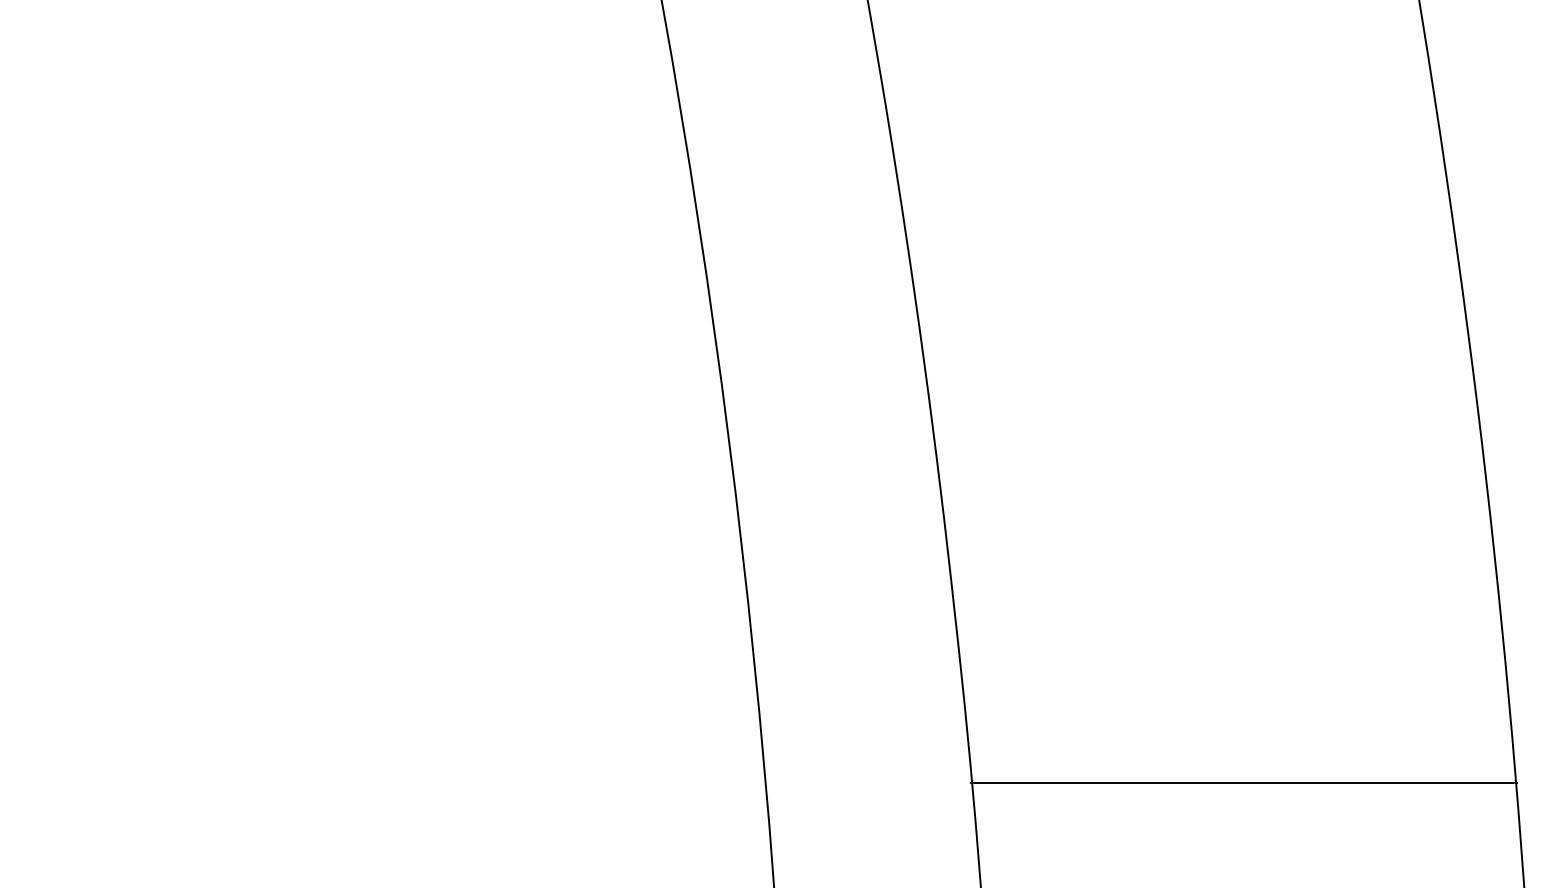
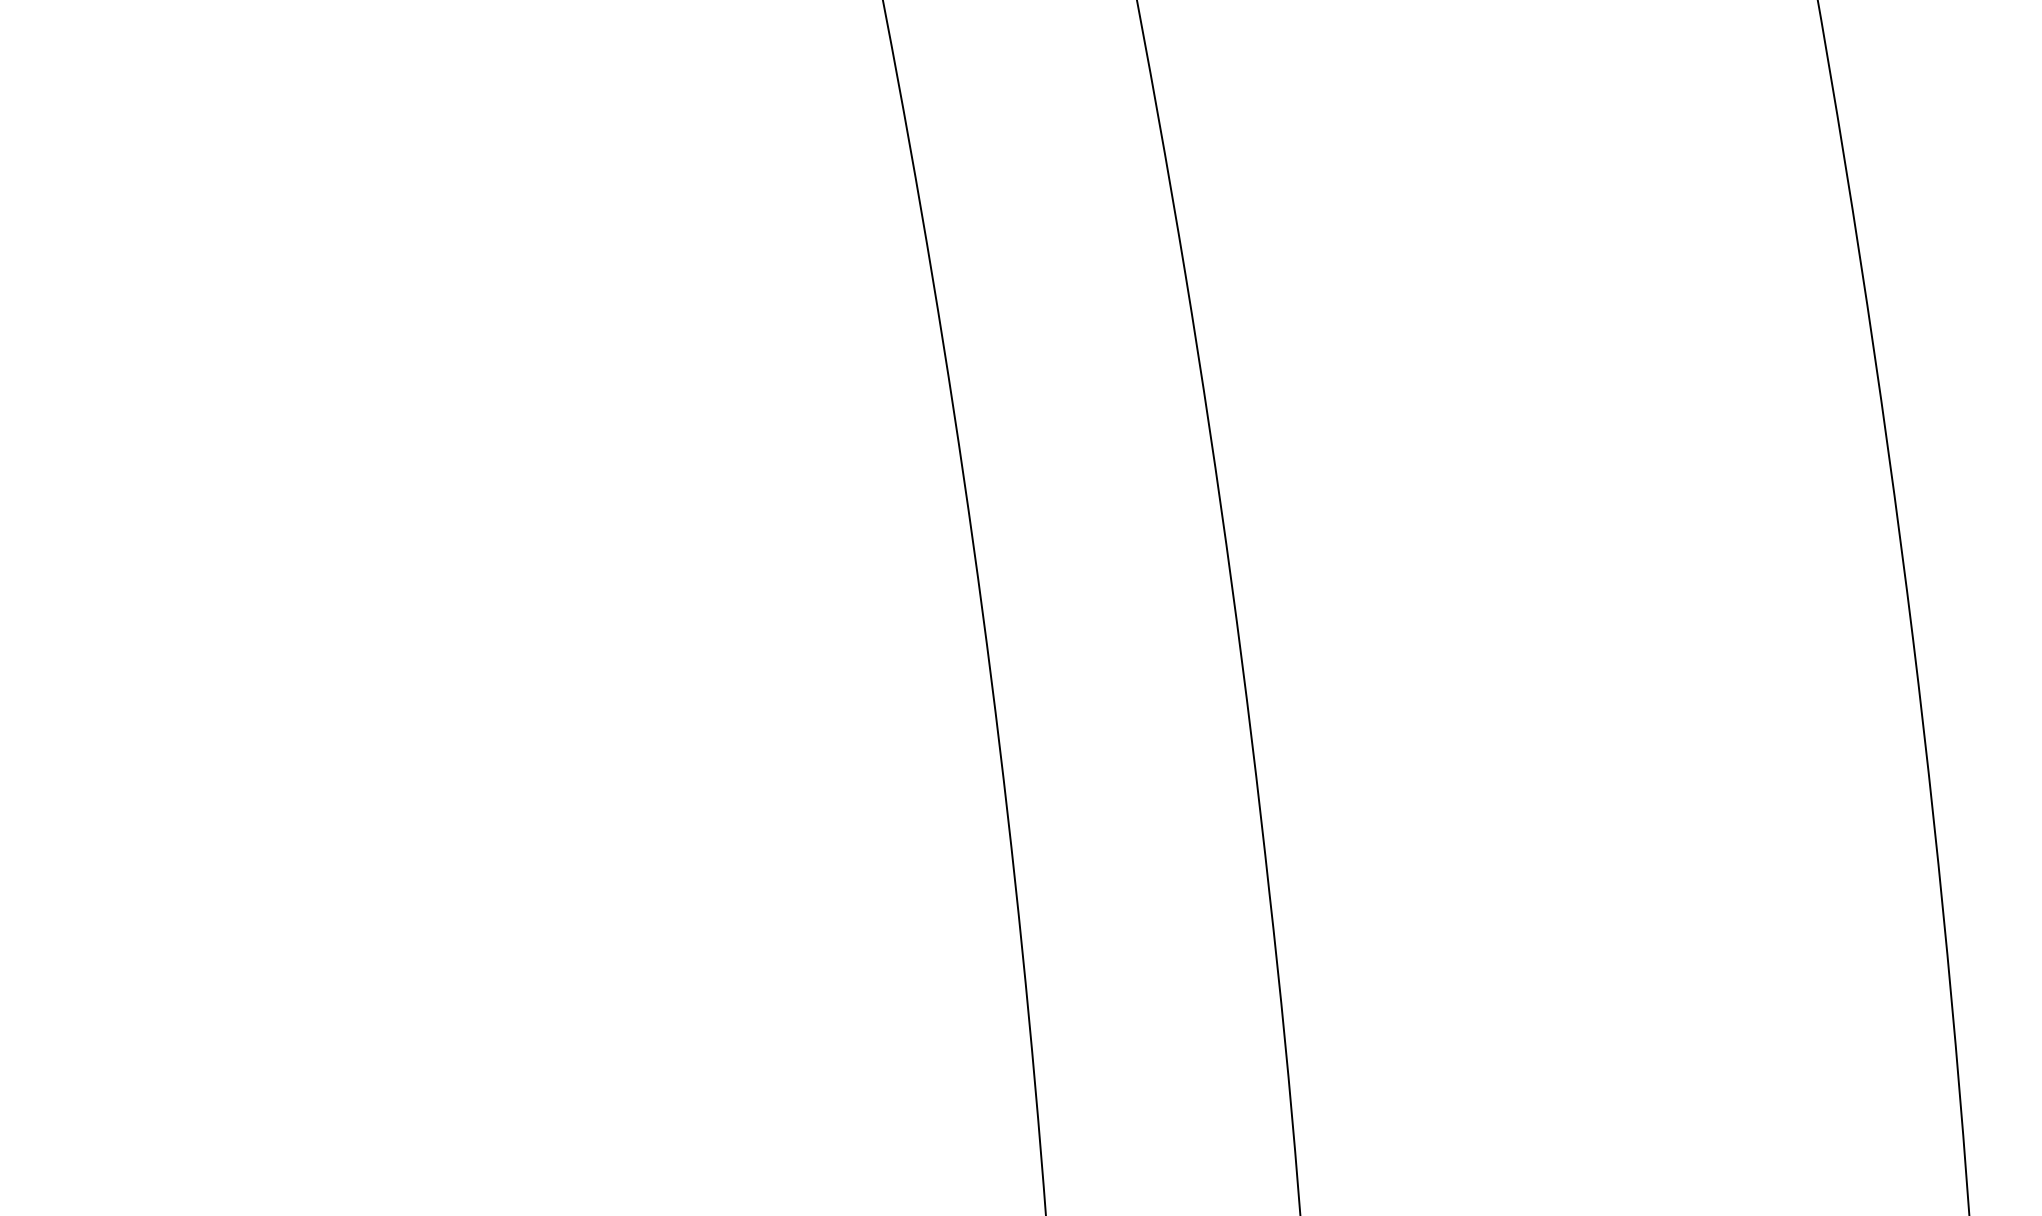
line: (1243, 782) -> (1624, 1101), removed

